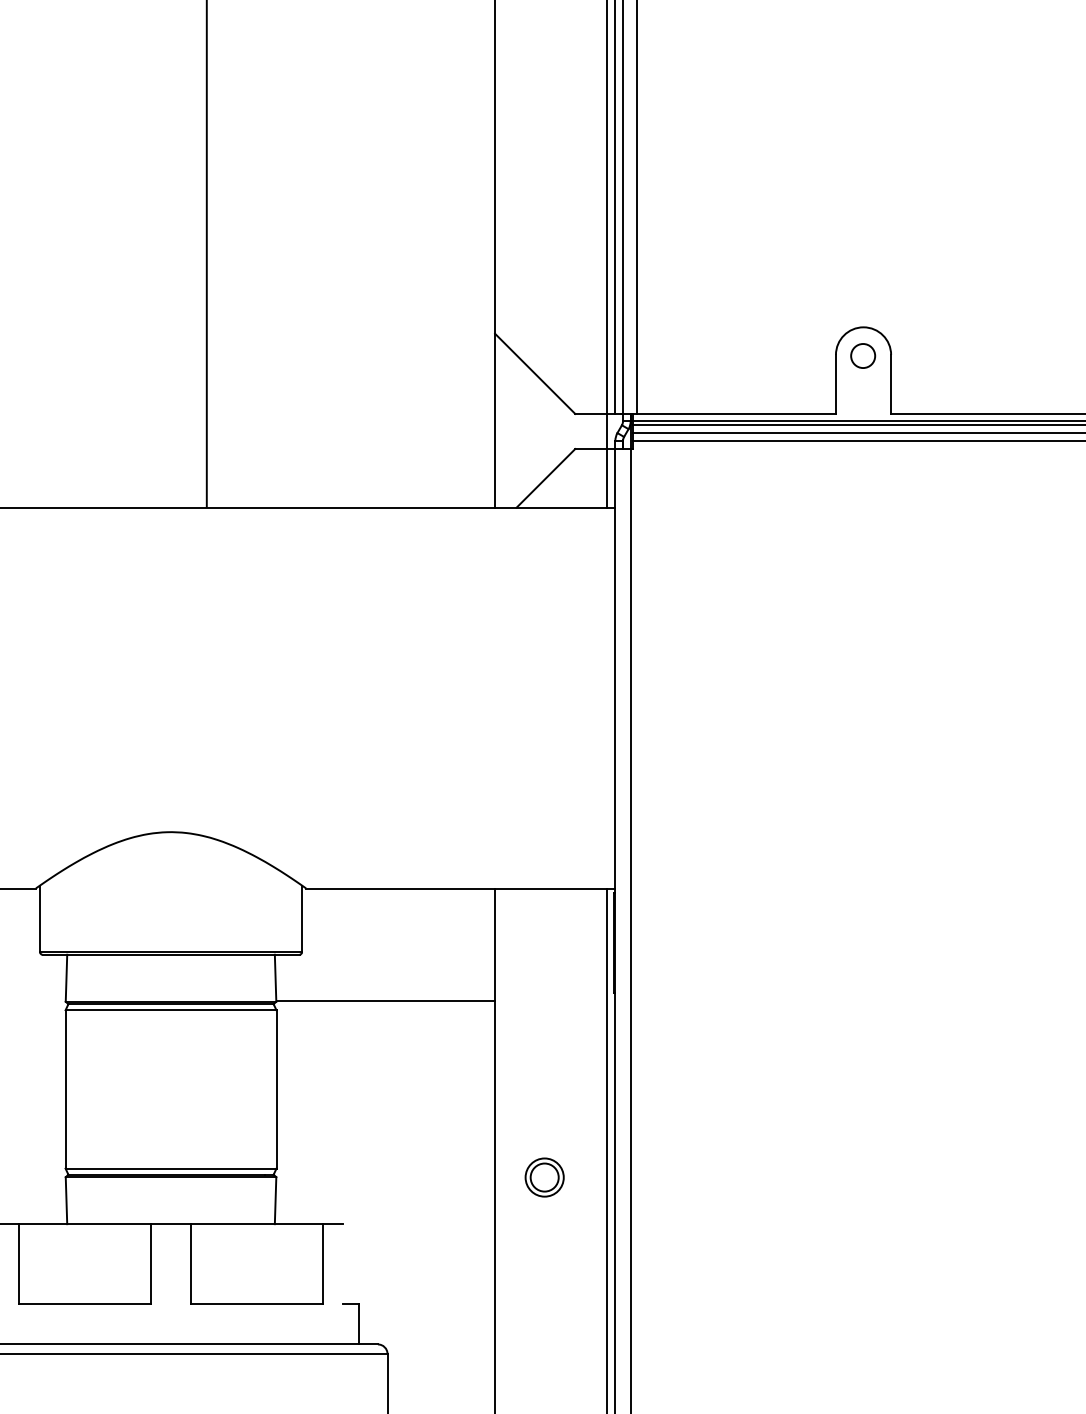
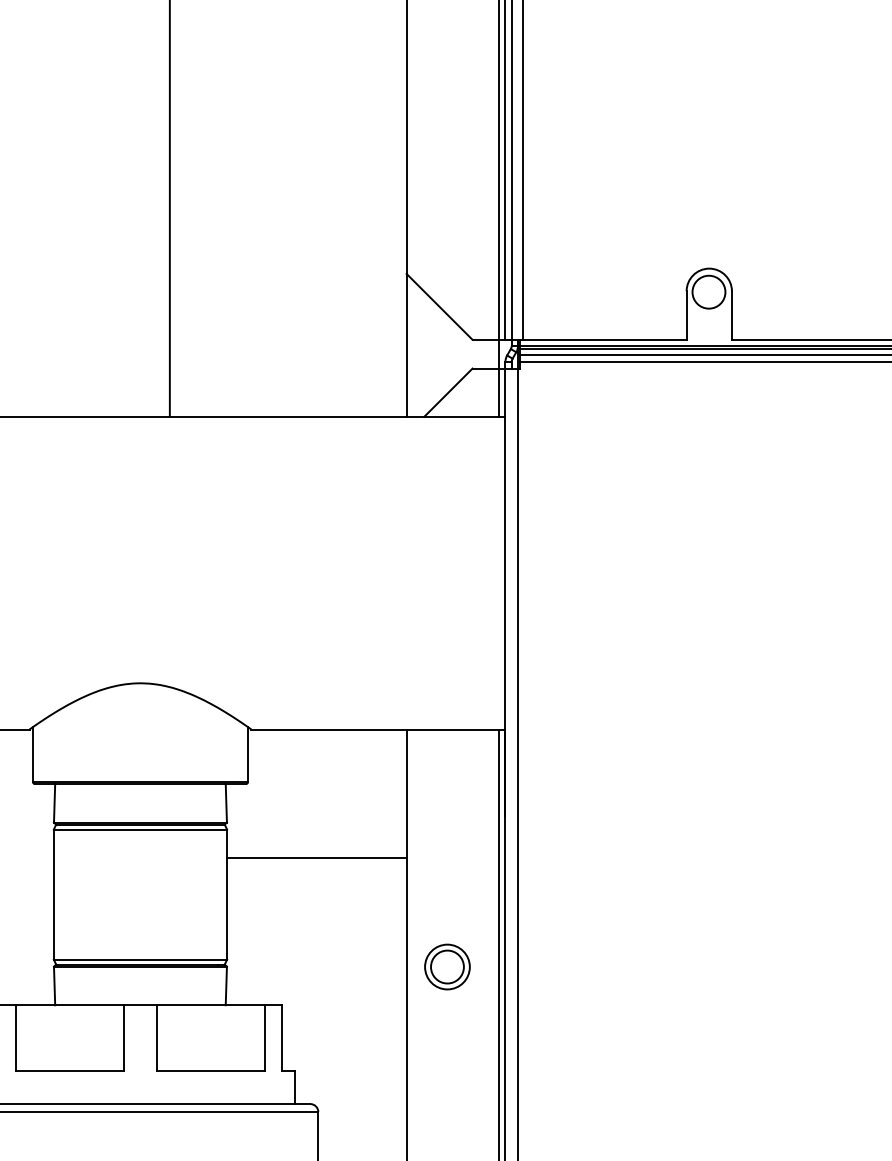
circle: (863, 355) -> (709, 291), size x1.67
line: (385, 1001) -> (316, 858), moved
part: (544, 1177) -> (447, 966), size x1.43
line: (343, 1264) -> (282, 1038), added

